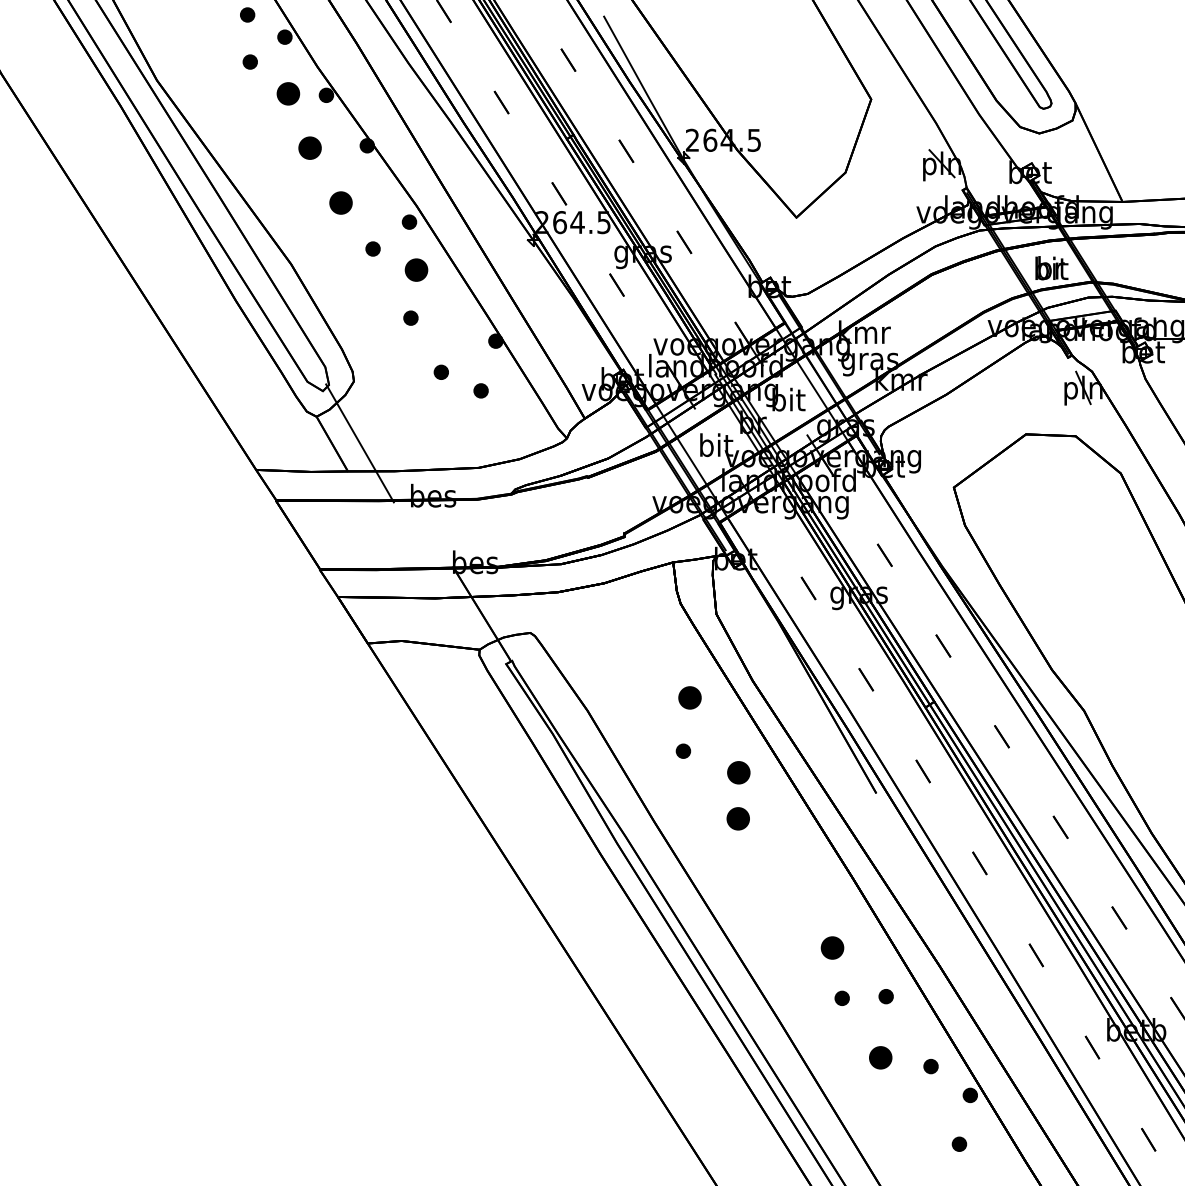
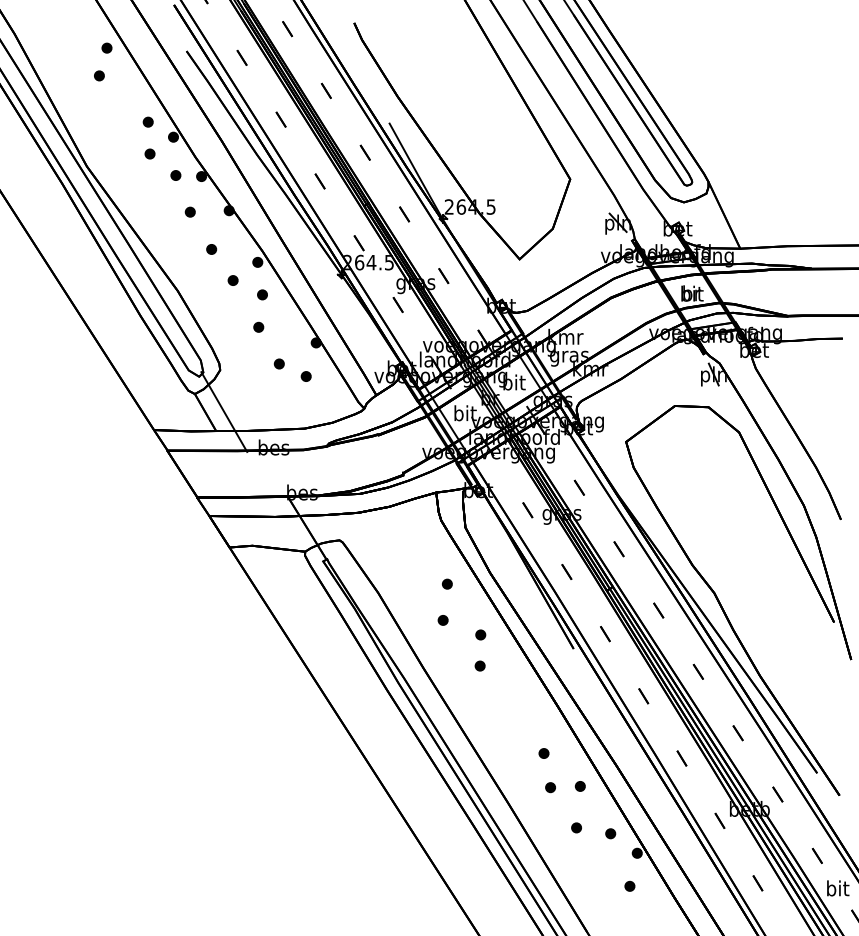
part: (287, 93) -> (175, 175), size x0.62
part: (308, 146) -> (189, 211), size x0.62
part: (341, 203) -> (211, 249), size x0.62
part: (416, 269) -> (262, 294), size x0.62
part: (688, 696) -> (446, 583), size x0.62
part: (738, 772) -> (480, 634), size x0.62
part: (737, 817) -> (479, 665), size x0.62
part: (831, 947) -> (543, 753), size x0.62
part: (880, 1057) -> (576, 827), size x0.62

